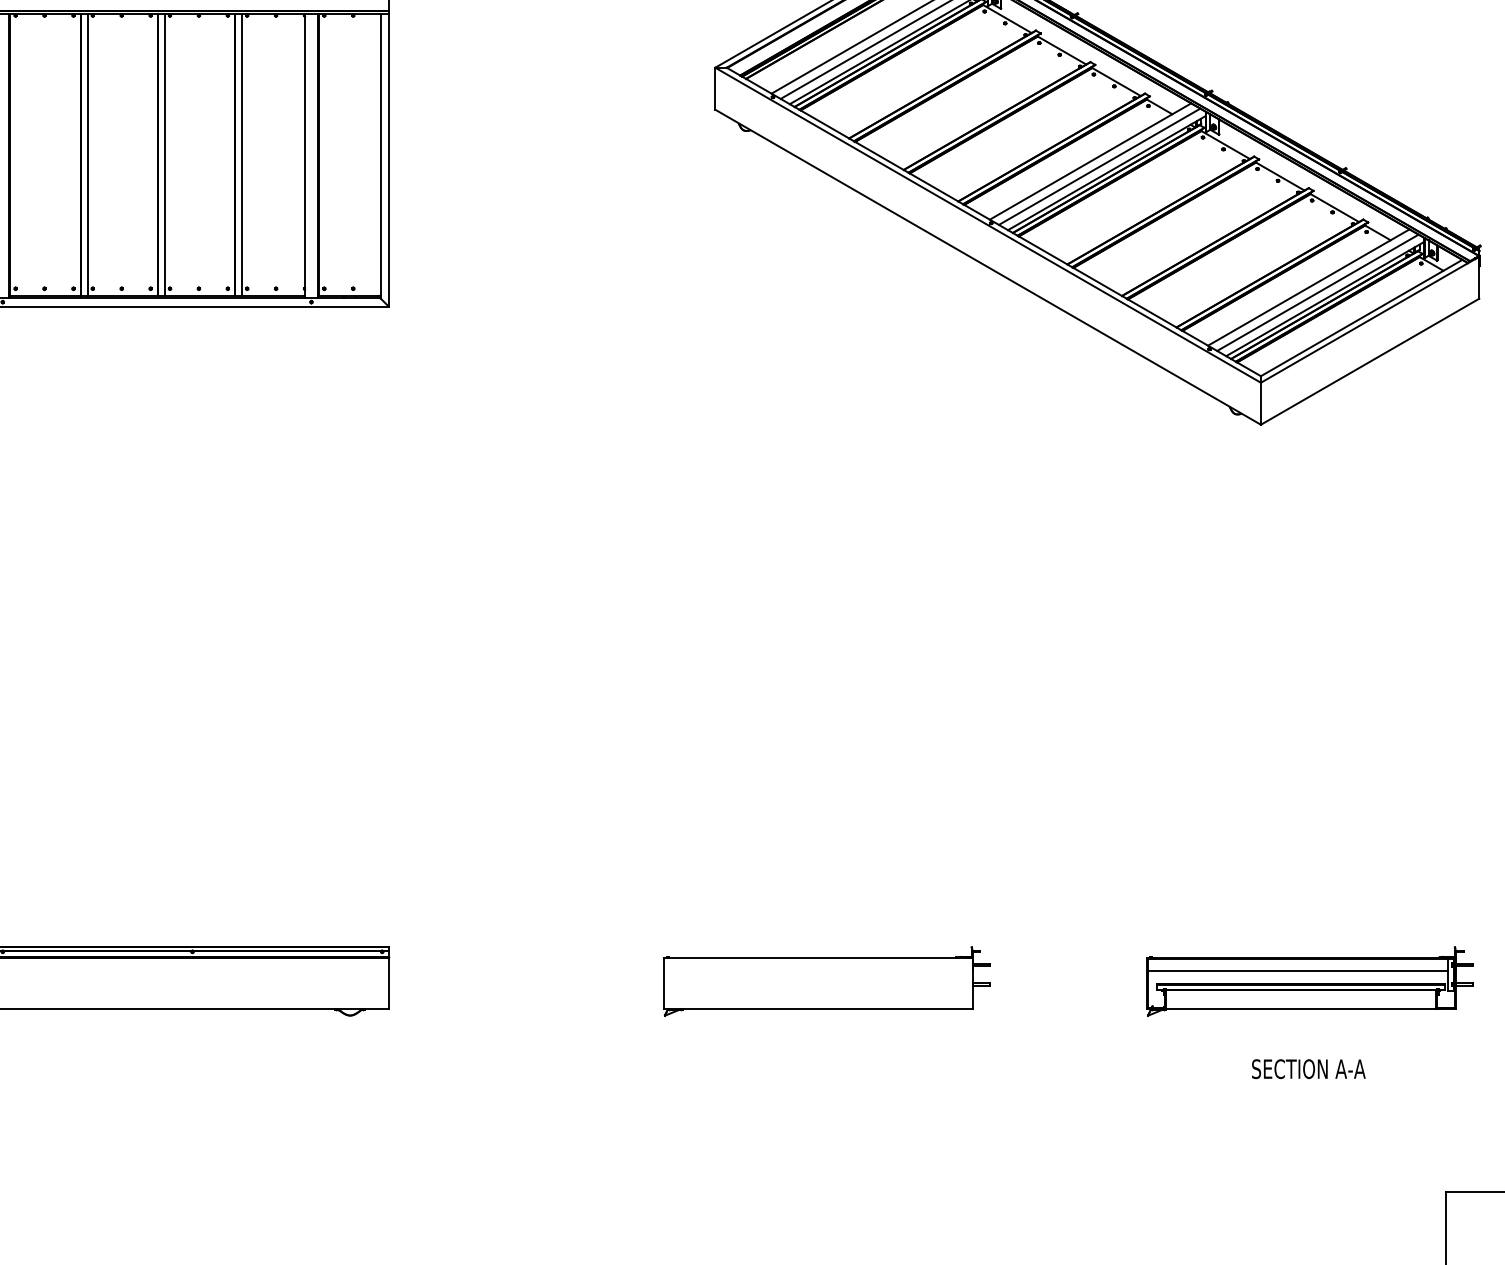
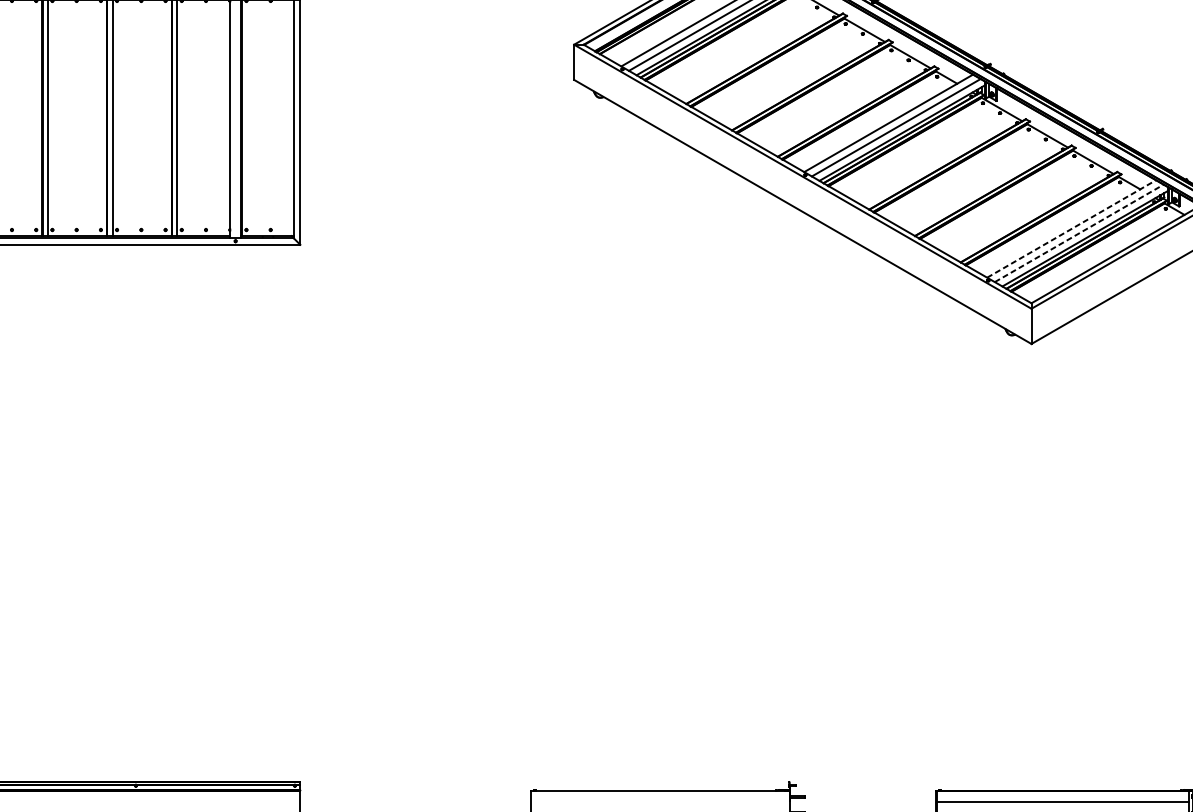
line: (1309, 287) -> (1072, 228), solid -> dashed
line: (1318, 292) -> (1079, 233), solid -> dashed

